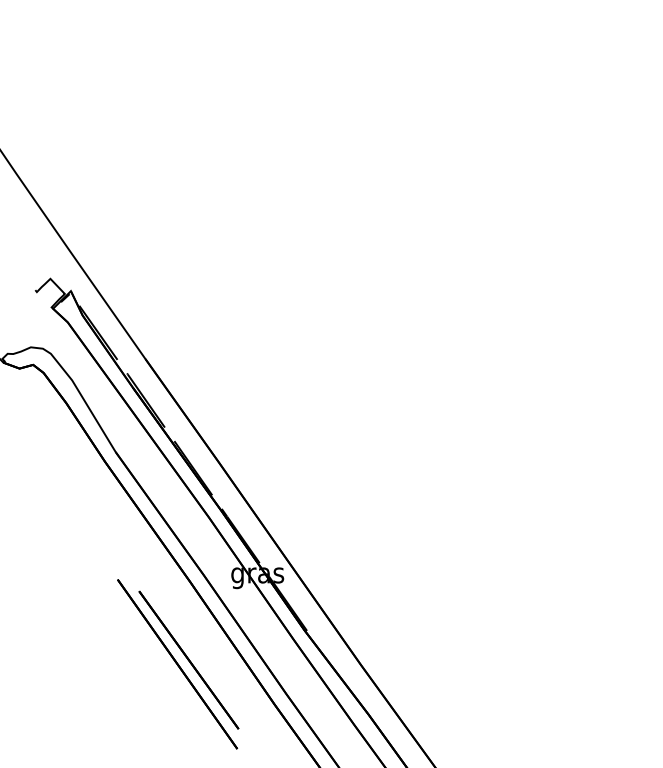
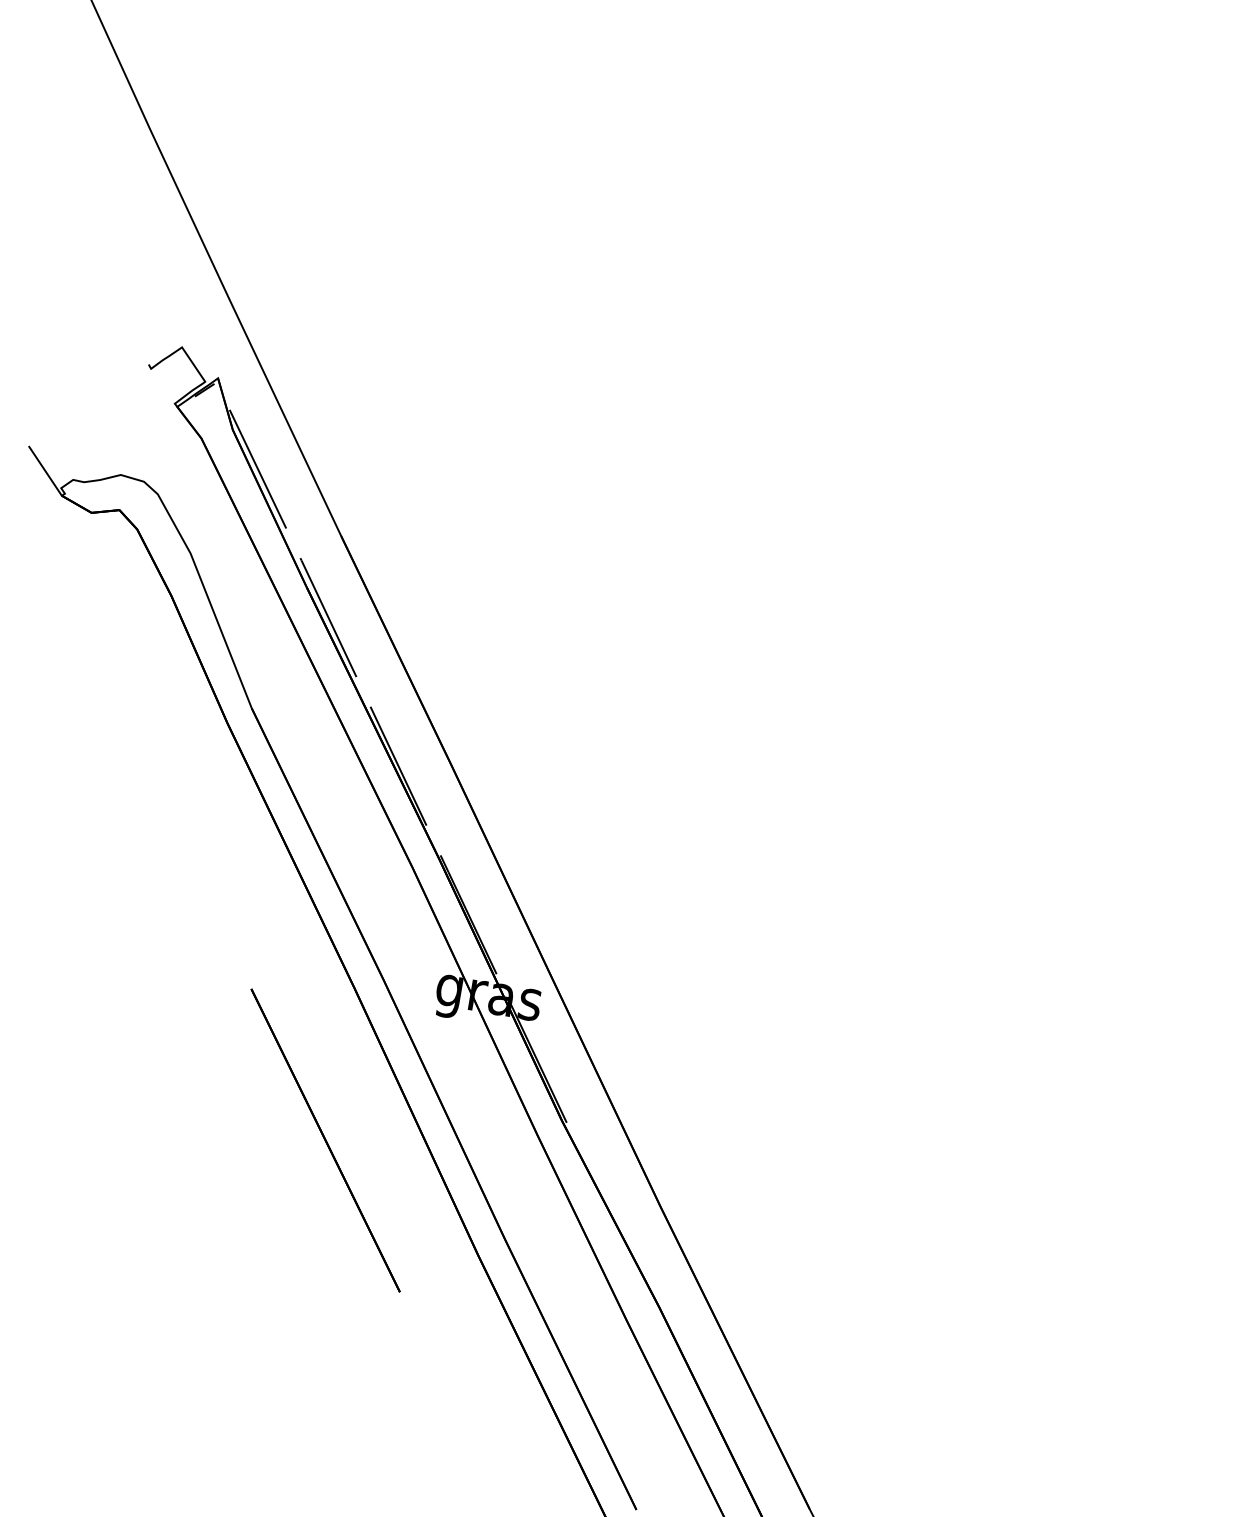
line: (177, 664) -> (301, 1145), removed

